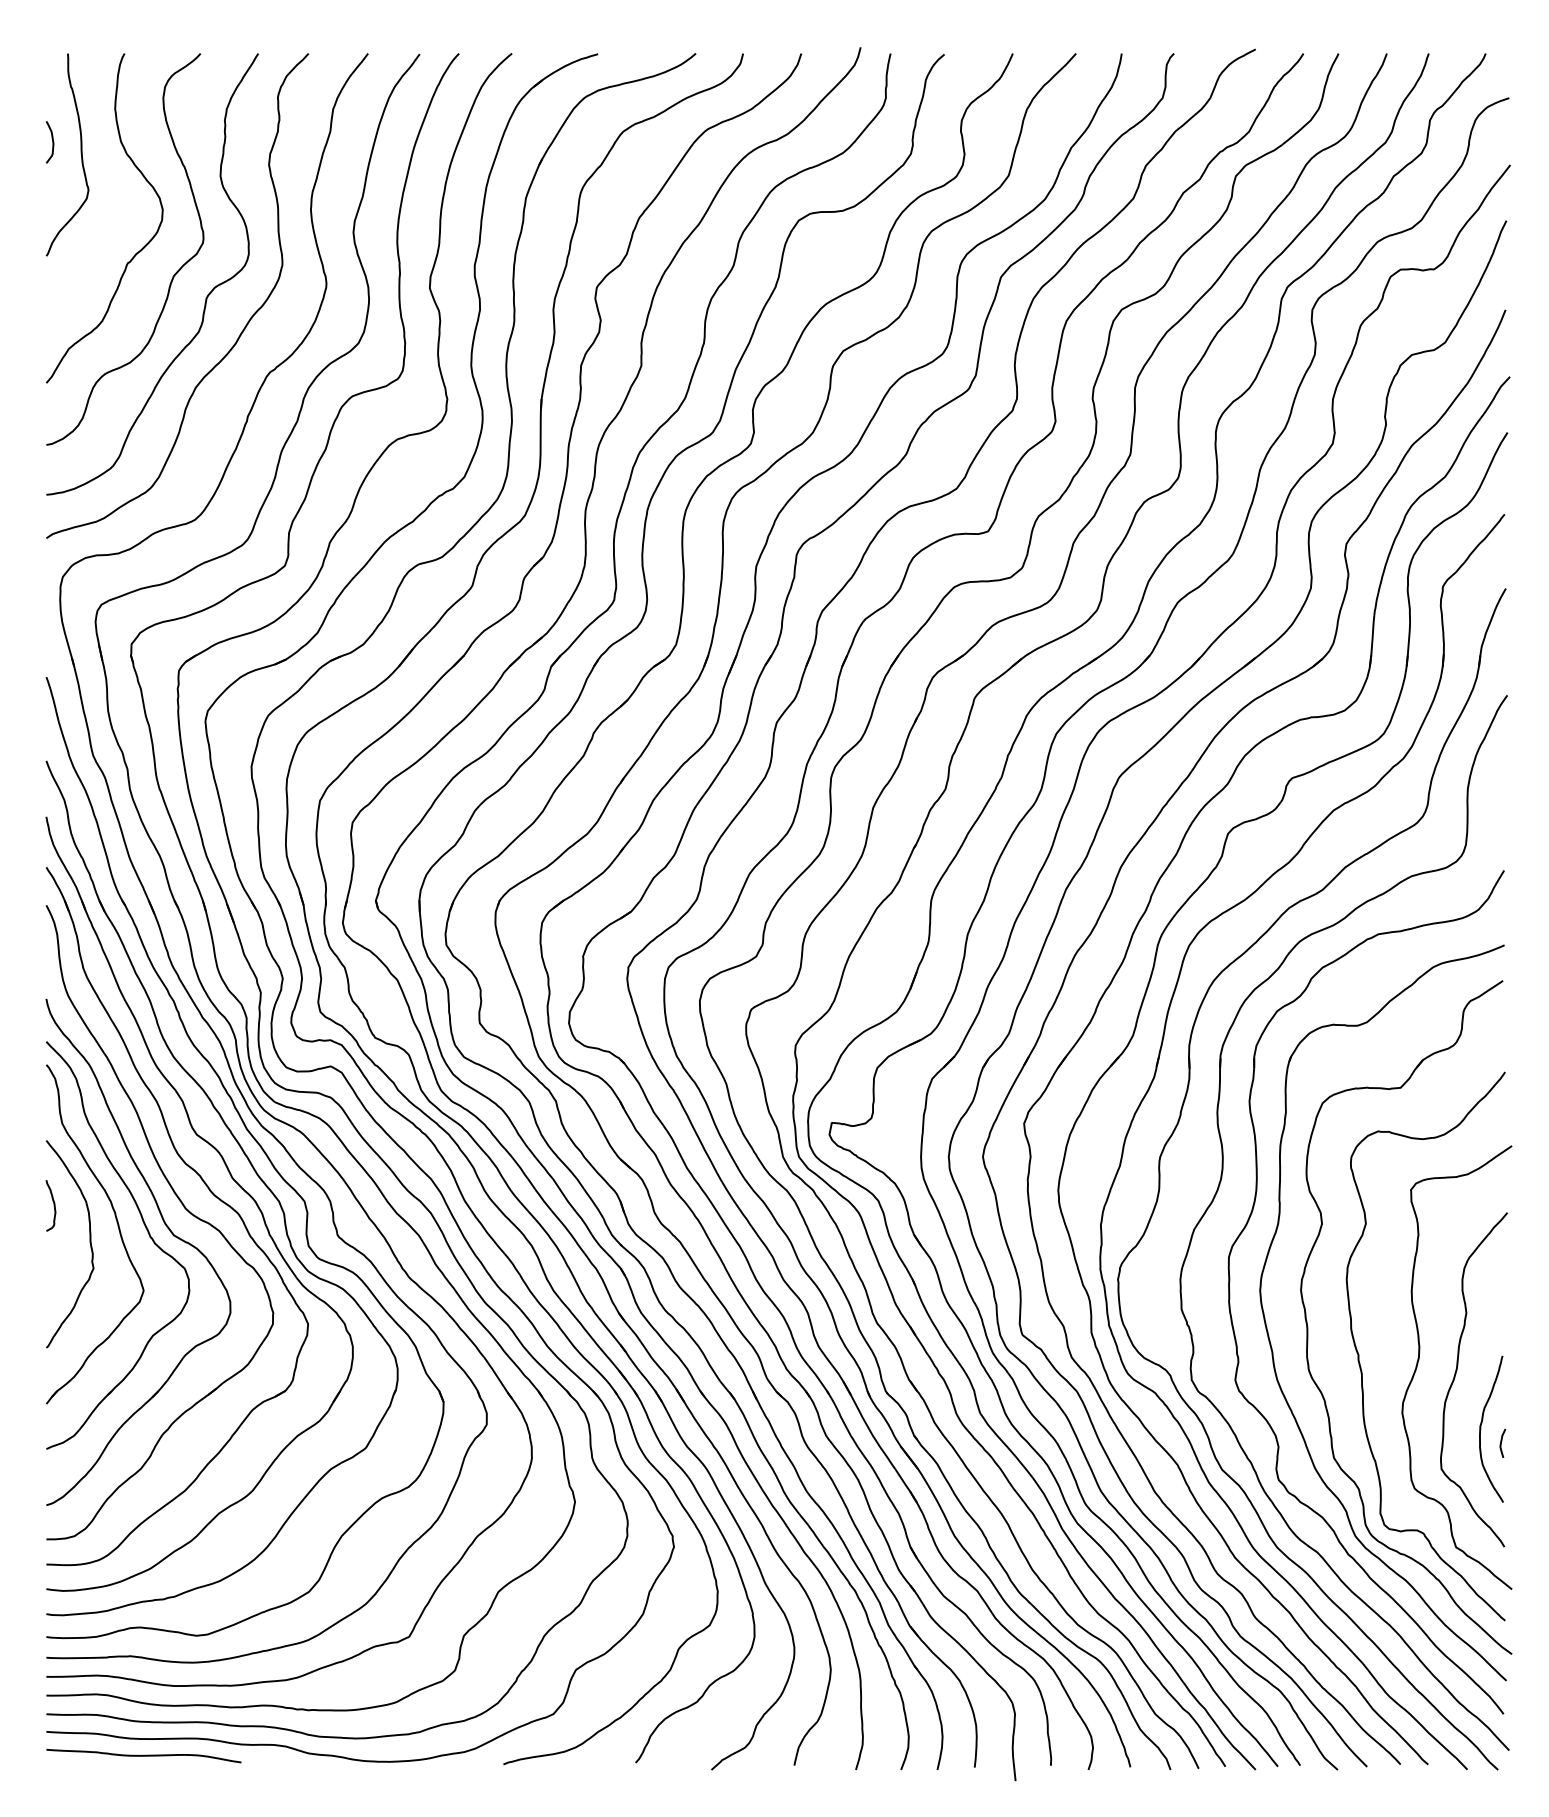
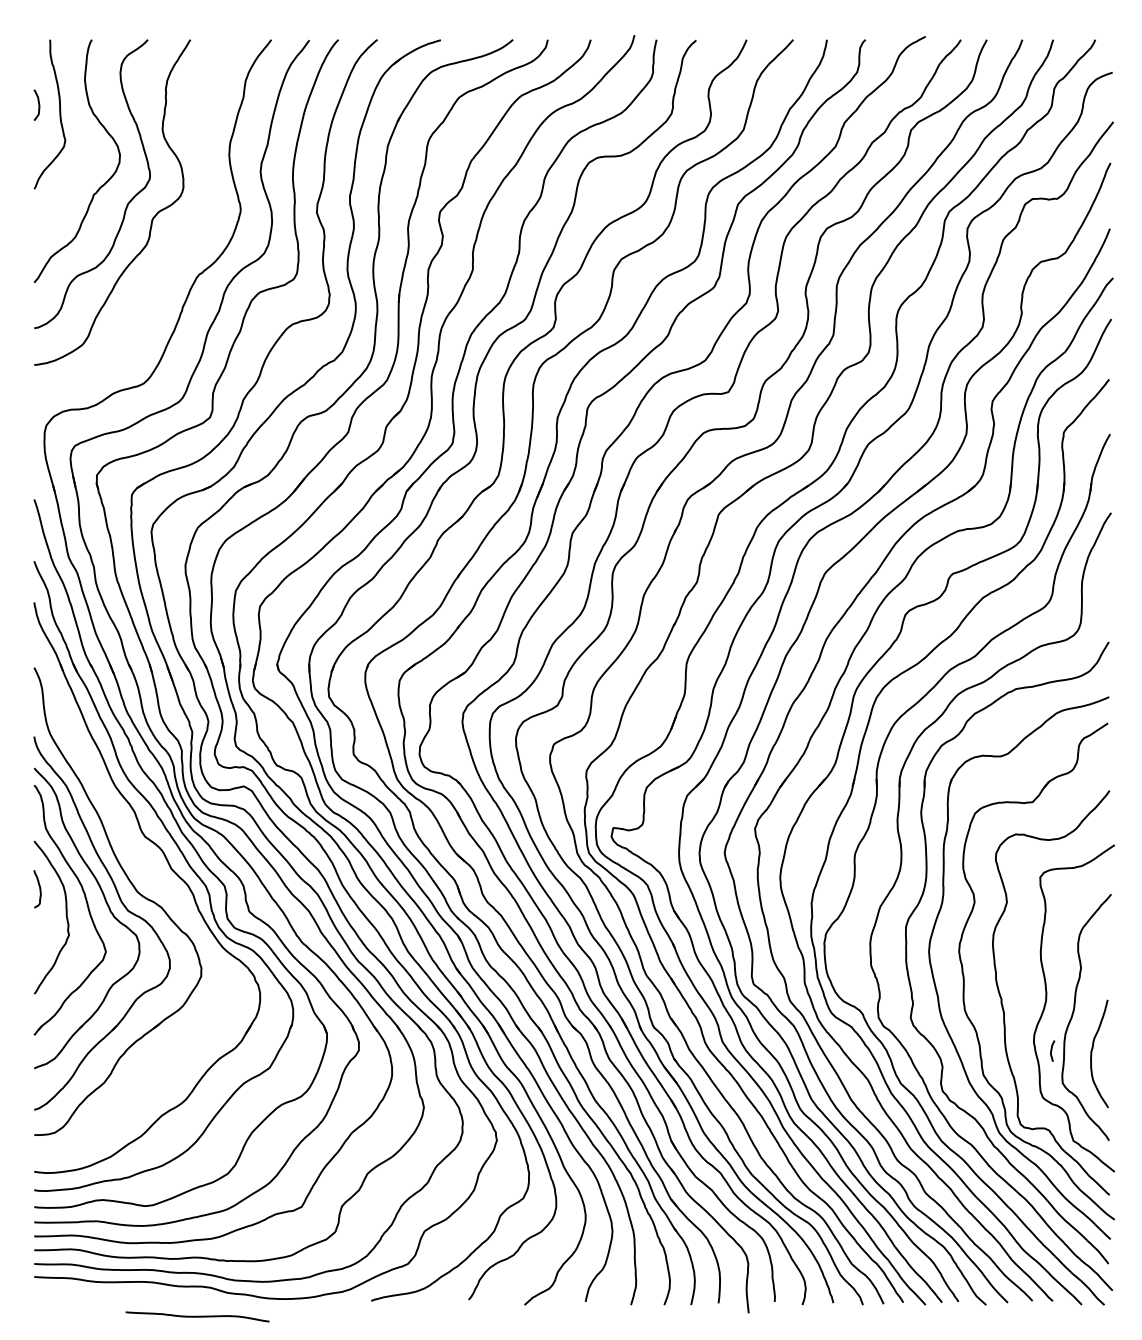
curve: (239, 334) -> (176, 246), removed
part: (209, 1191) -> (154, 878), removed
curve: (1501, 1443) -> (1051, 1051), moved
curve: (143, 1755) -> (197, 1316), moved

